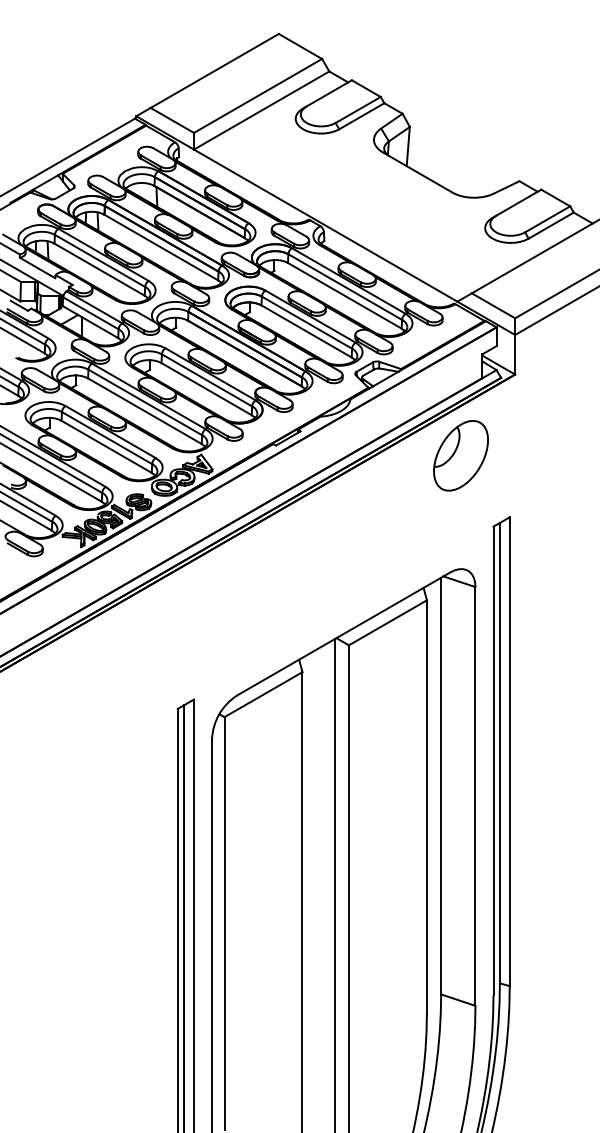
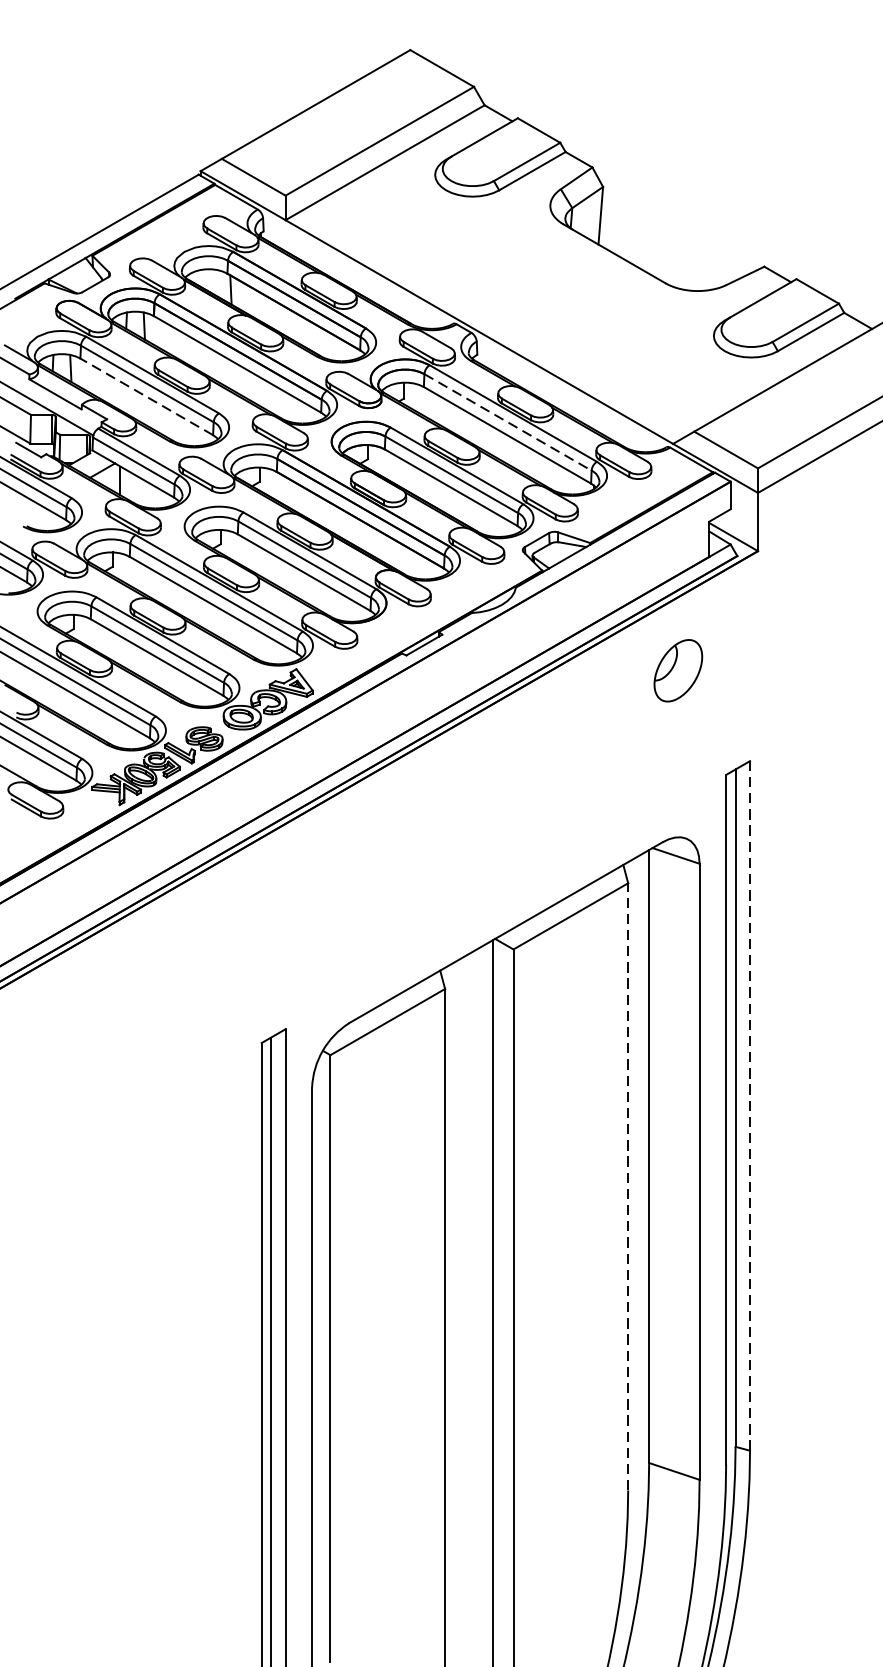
line: (99, 269) -> (146, 396), solid -> dashed
line: (345, 287) -> (508, 423), solid -> dashed
part: (460, 455) -> (677, 670), size x0.6
line: (509, 751) -> (749, 1105), solid -> dashed
line: (426, 806) -> (627, 1186), solid -> dashed

